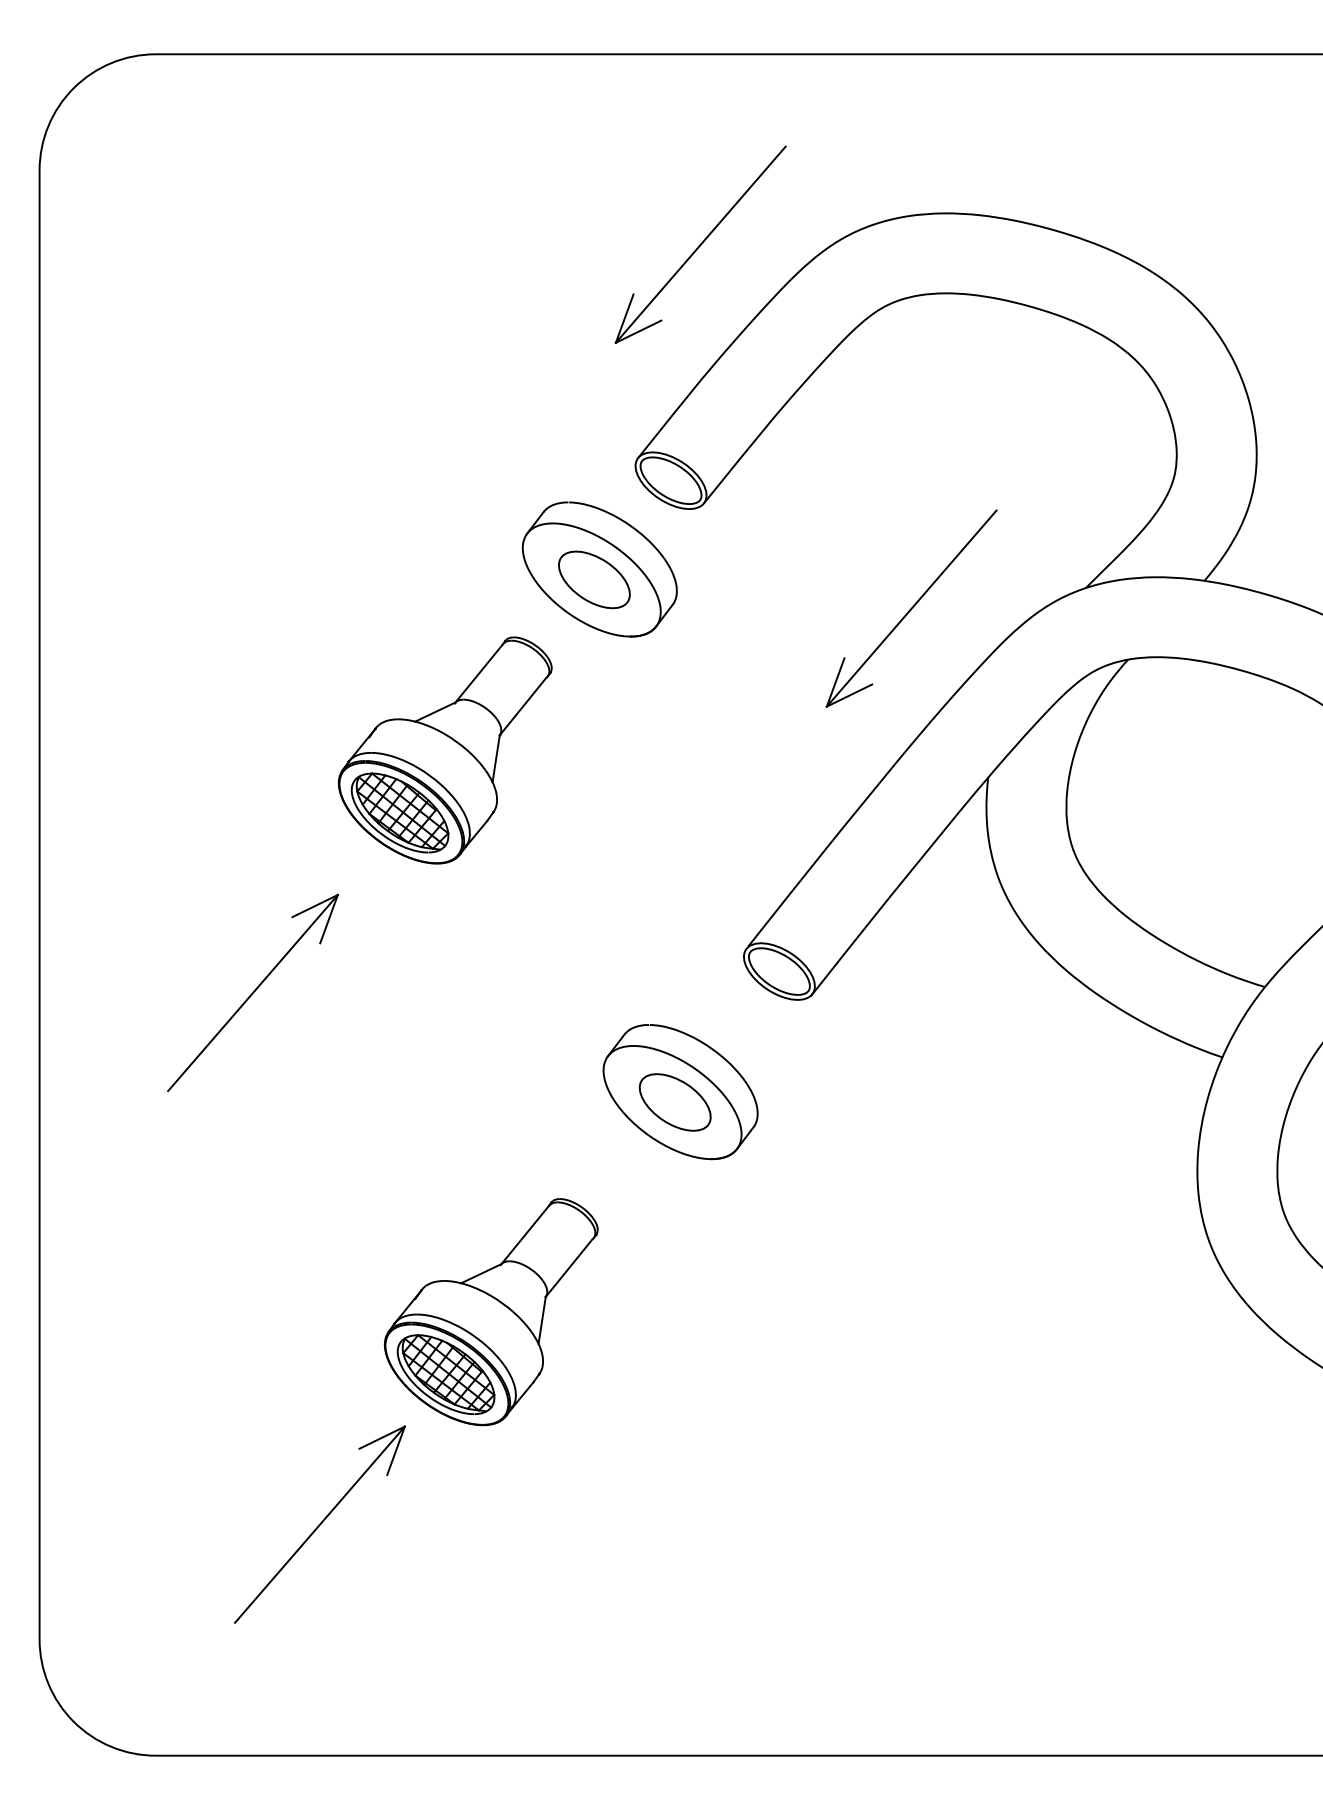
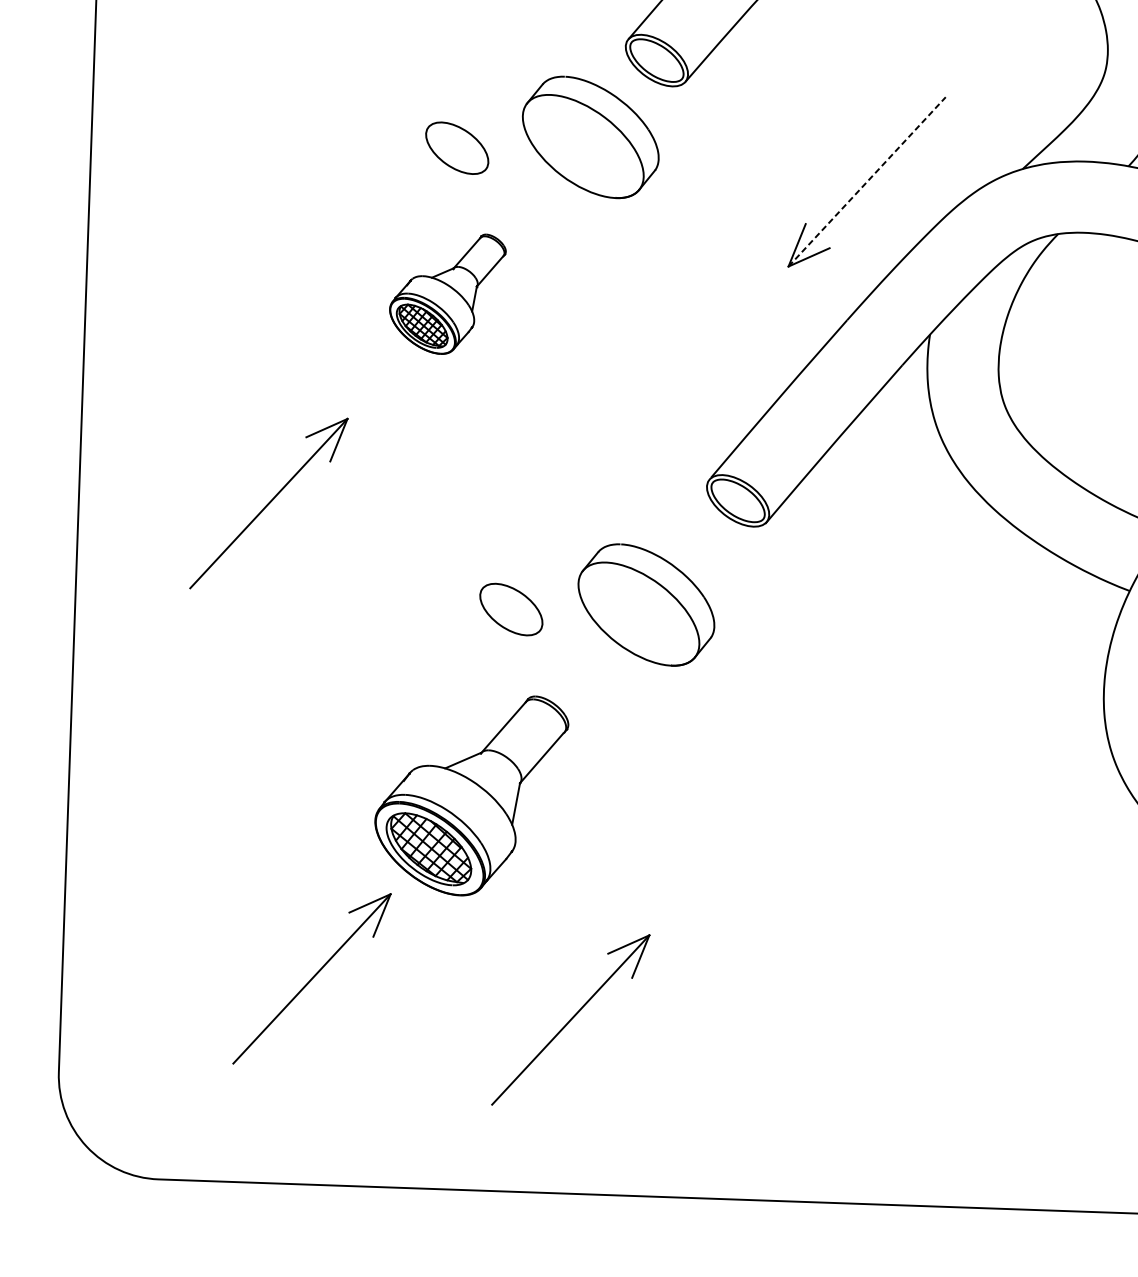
part: (594, 579) -> (457, 147), moved
line: (911, 608) -> (866, 181), solid -> dashed
part: (444, 750) -> (446, 293), size x0.6
part: (674, 1102) -> (510, 609), moved
part: (611, 1560) -> (570, 1019), added

